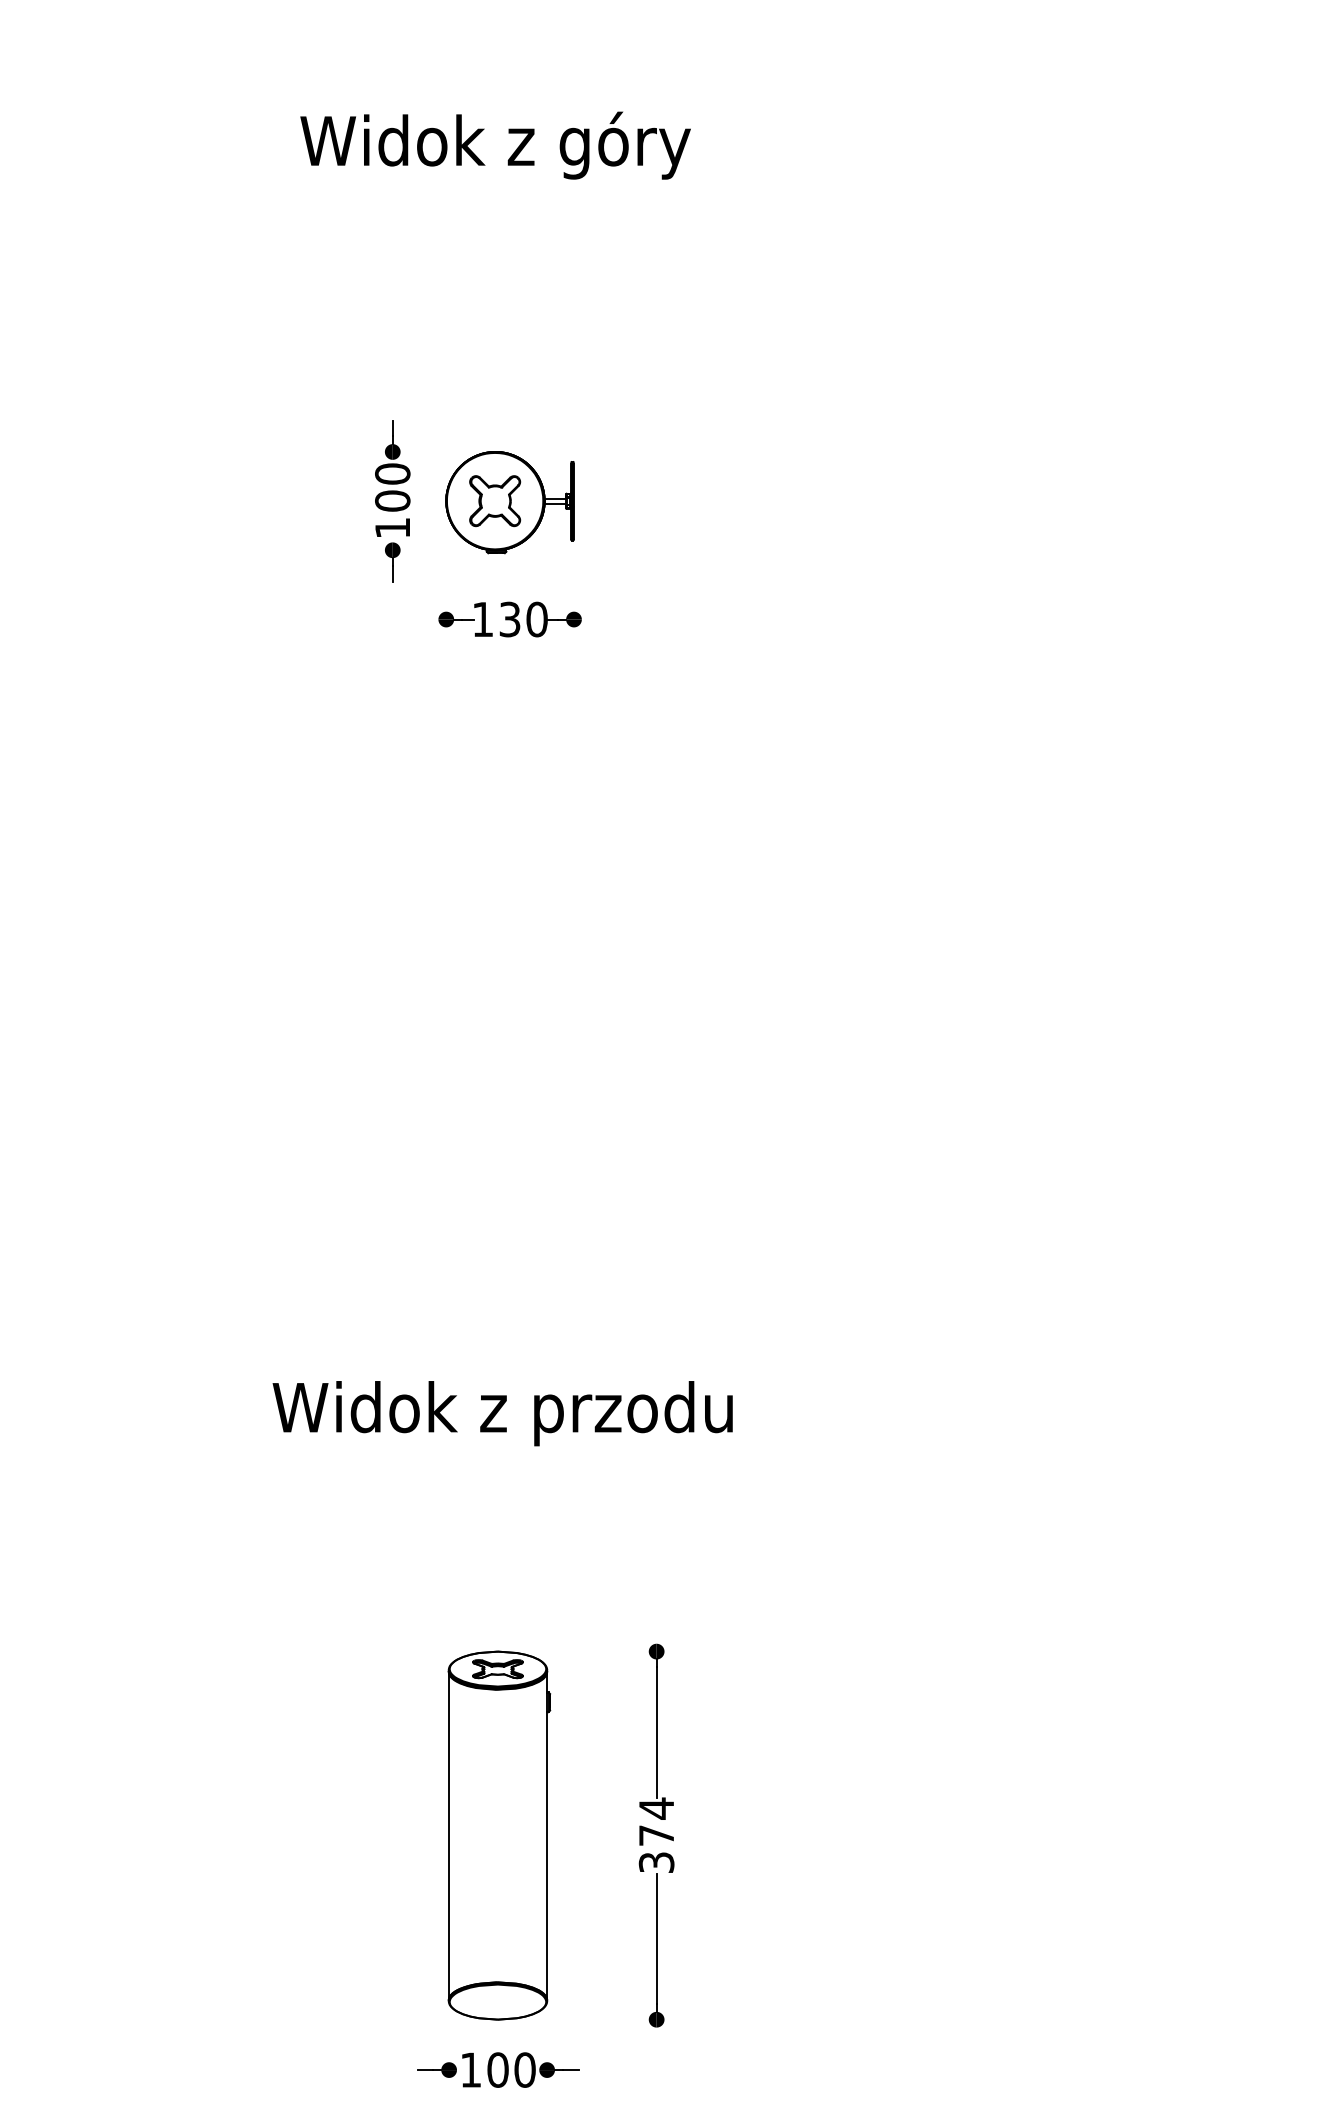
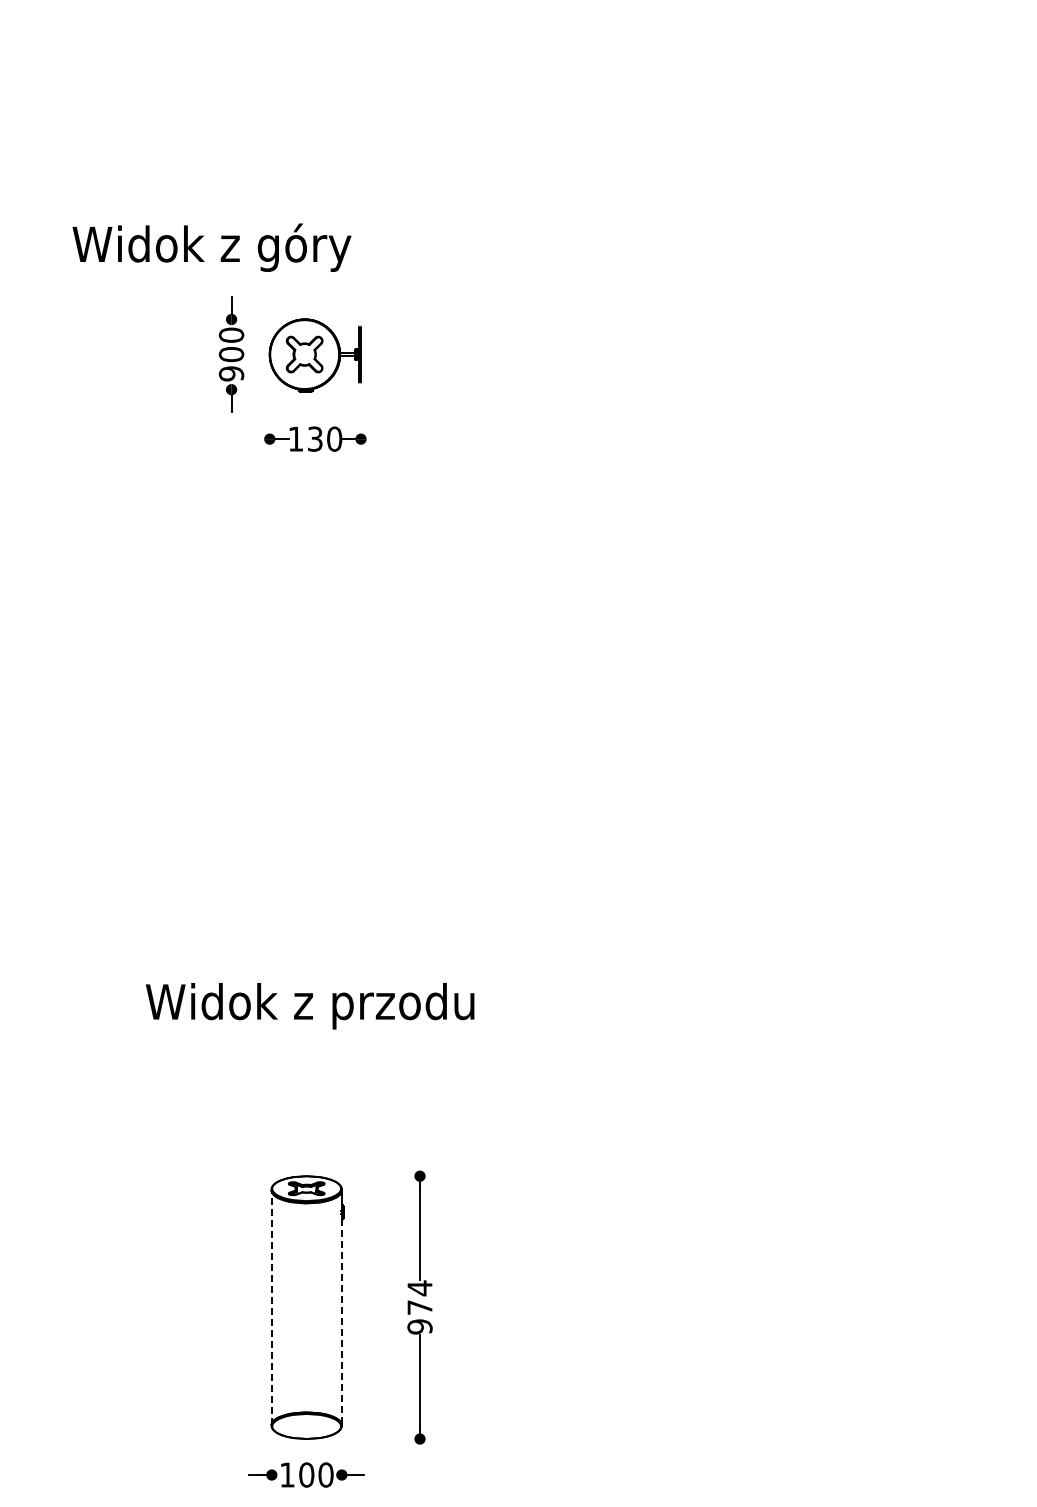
text: (494, 145) -> (211, 247), moved
text: (392, 527) -> (231, 373), 100 -> 900
line: (448, 1835) -> (271, 1307), solid -> dashed
line: (546, 1856) -> (341, 1322), solid -> dashed
text: (655, 1862) -> (419, 1326), 374 -> 974

